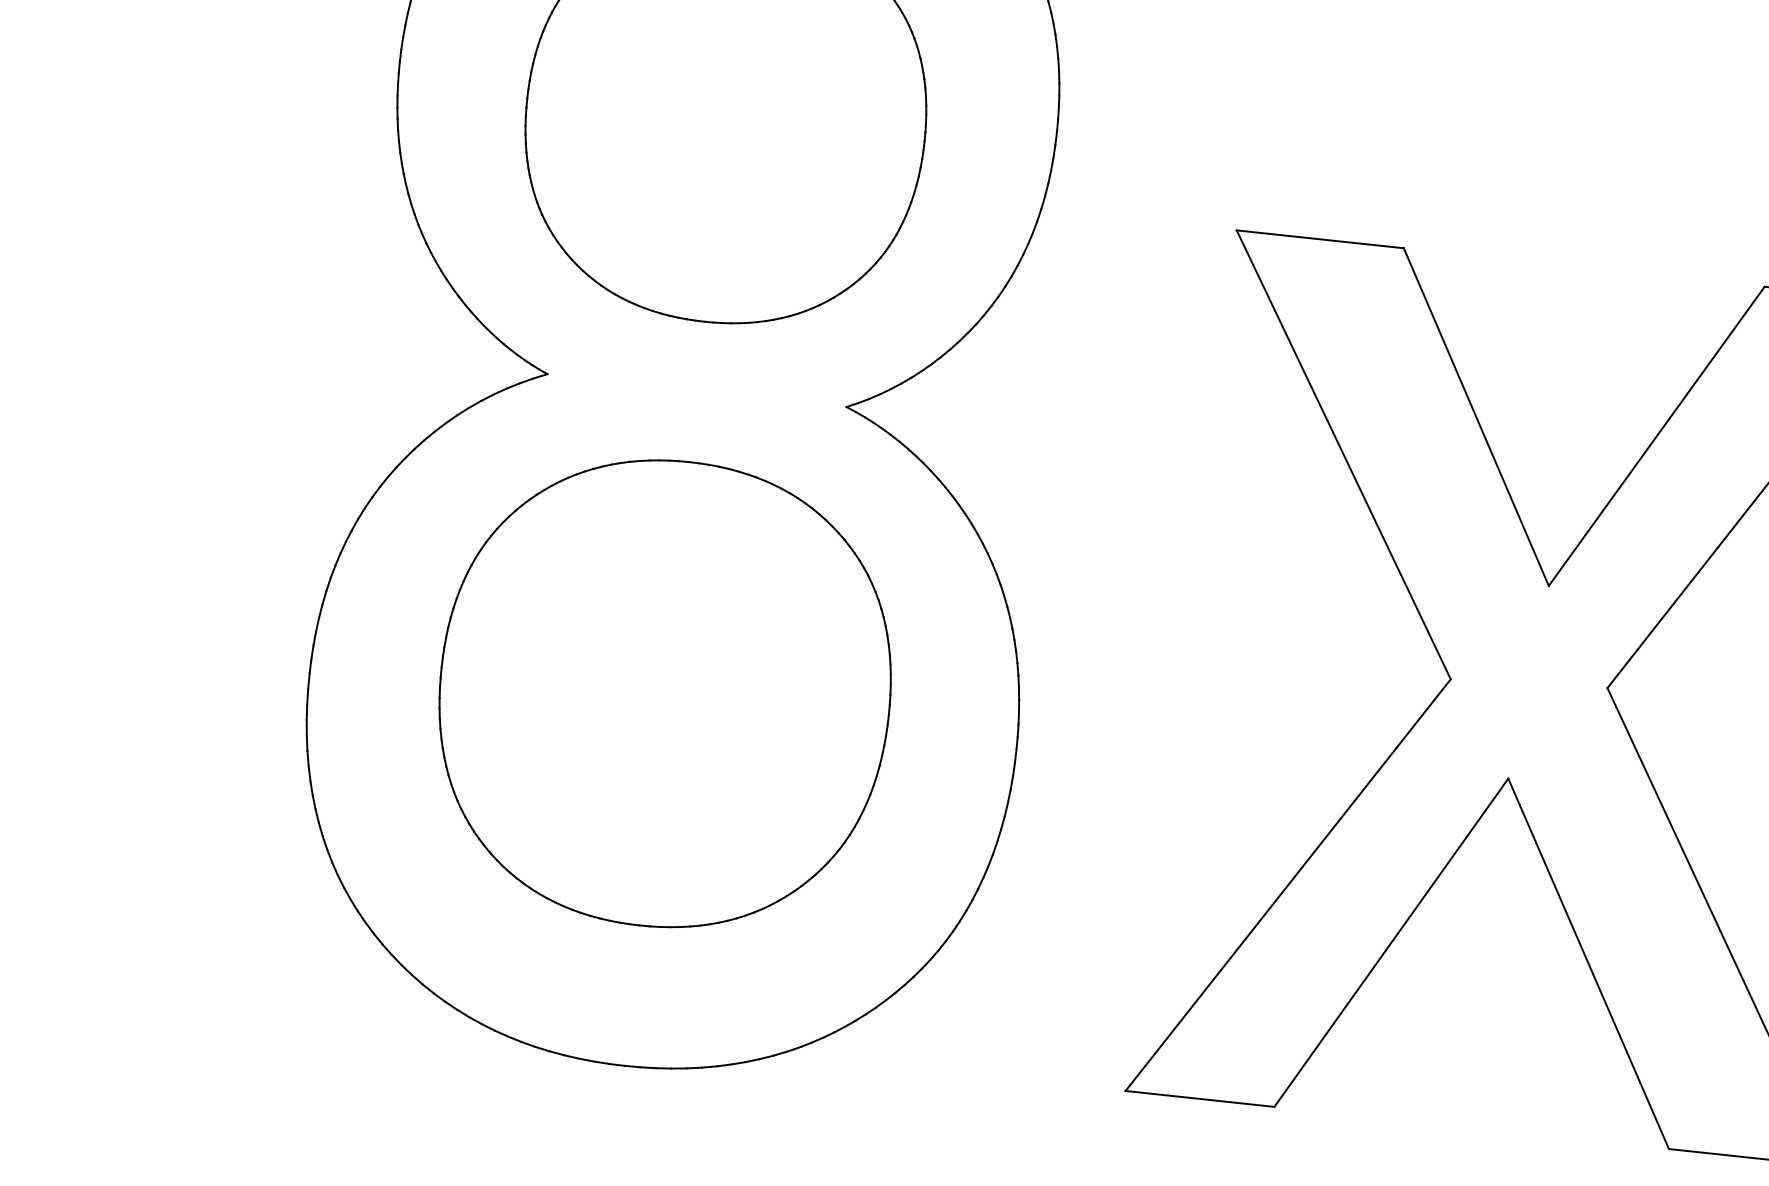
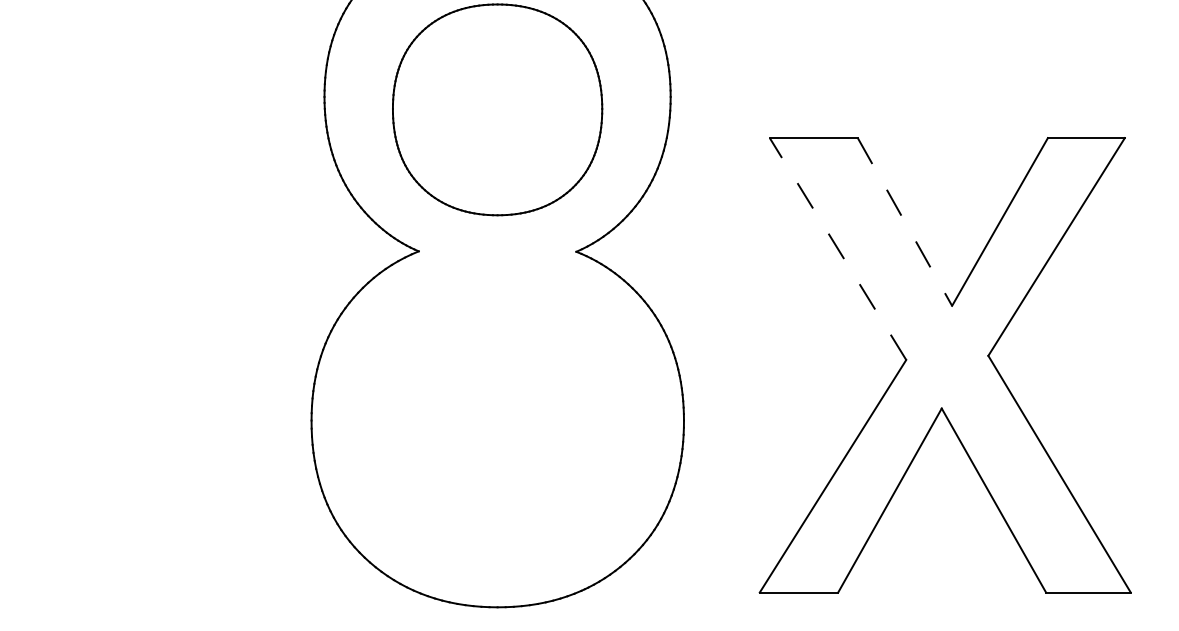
line: (1477, 418) -> (905, 222), solid -> dashed
line: (1342, 453) -> (837, 248), solid -> dashed
part: (664, 694) -> (497, 411), removed

